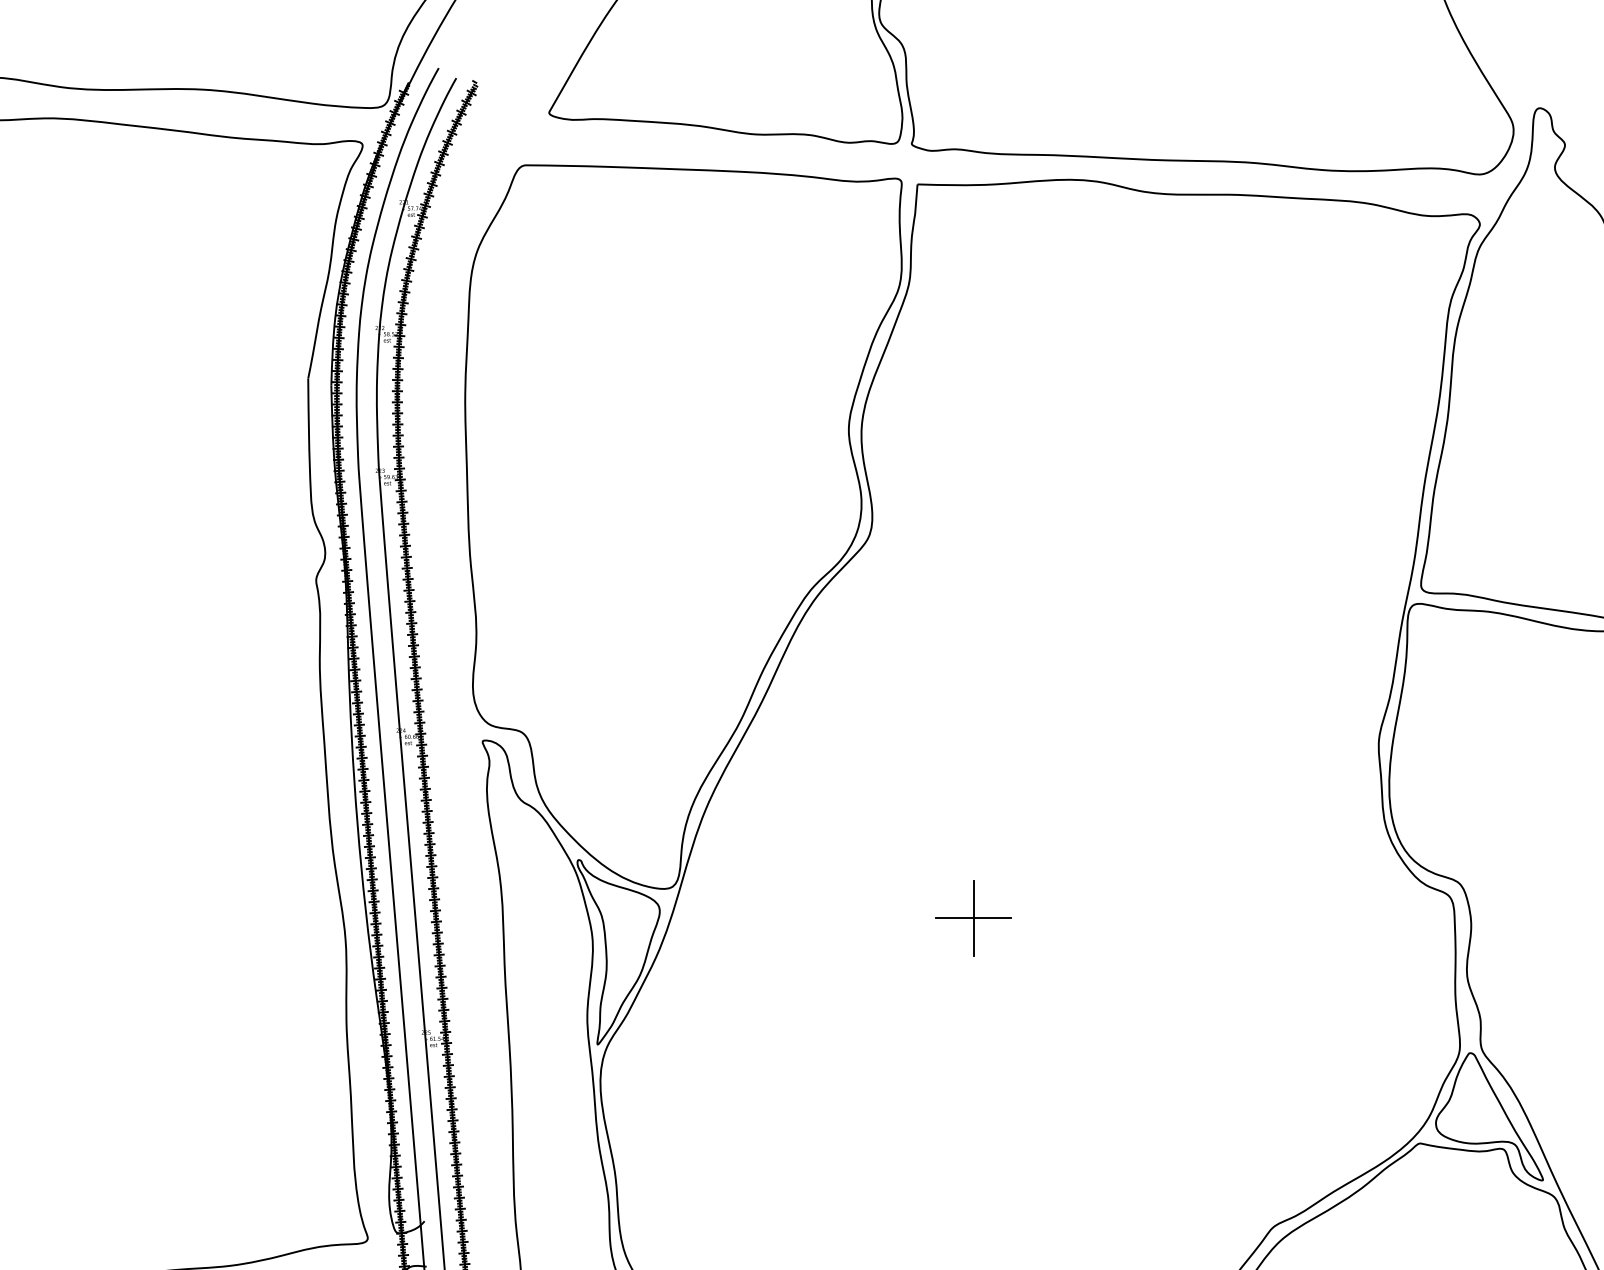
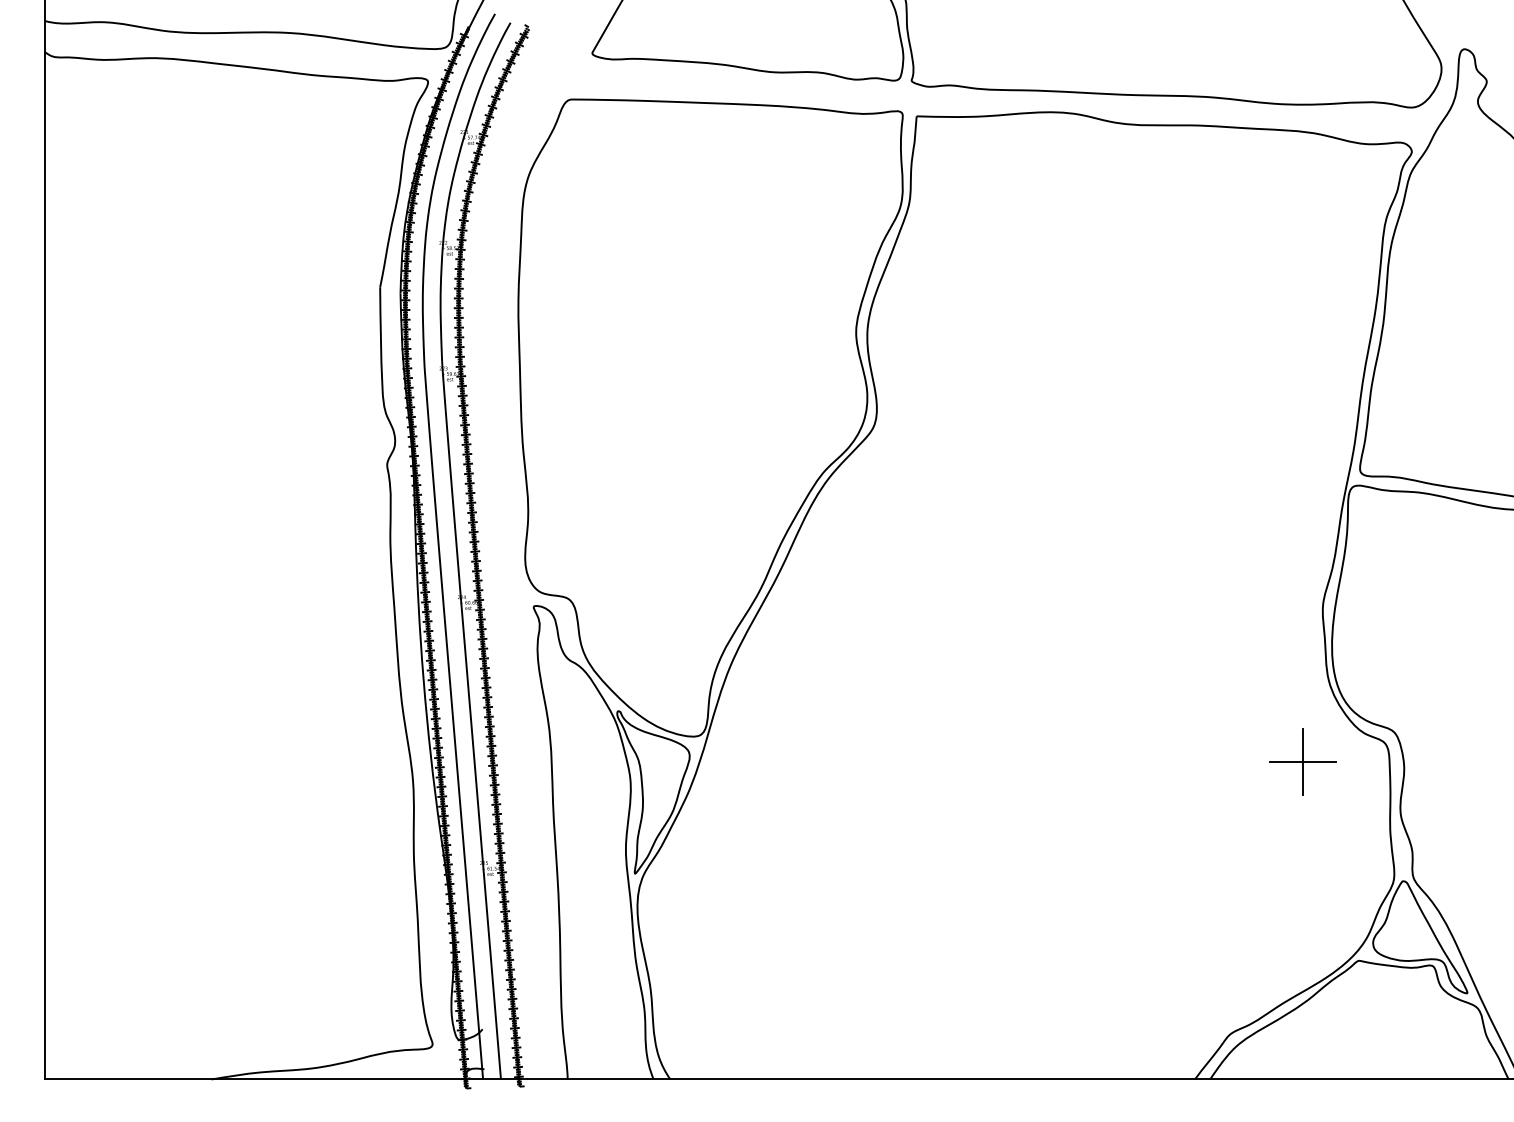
part: (972, 917) -> (1302, 761), moved

